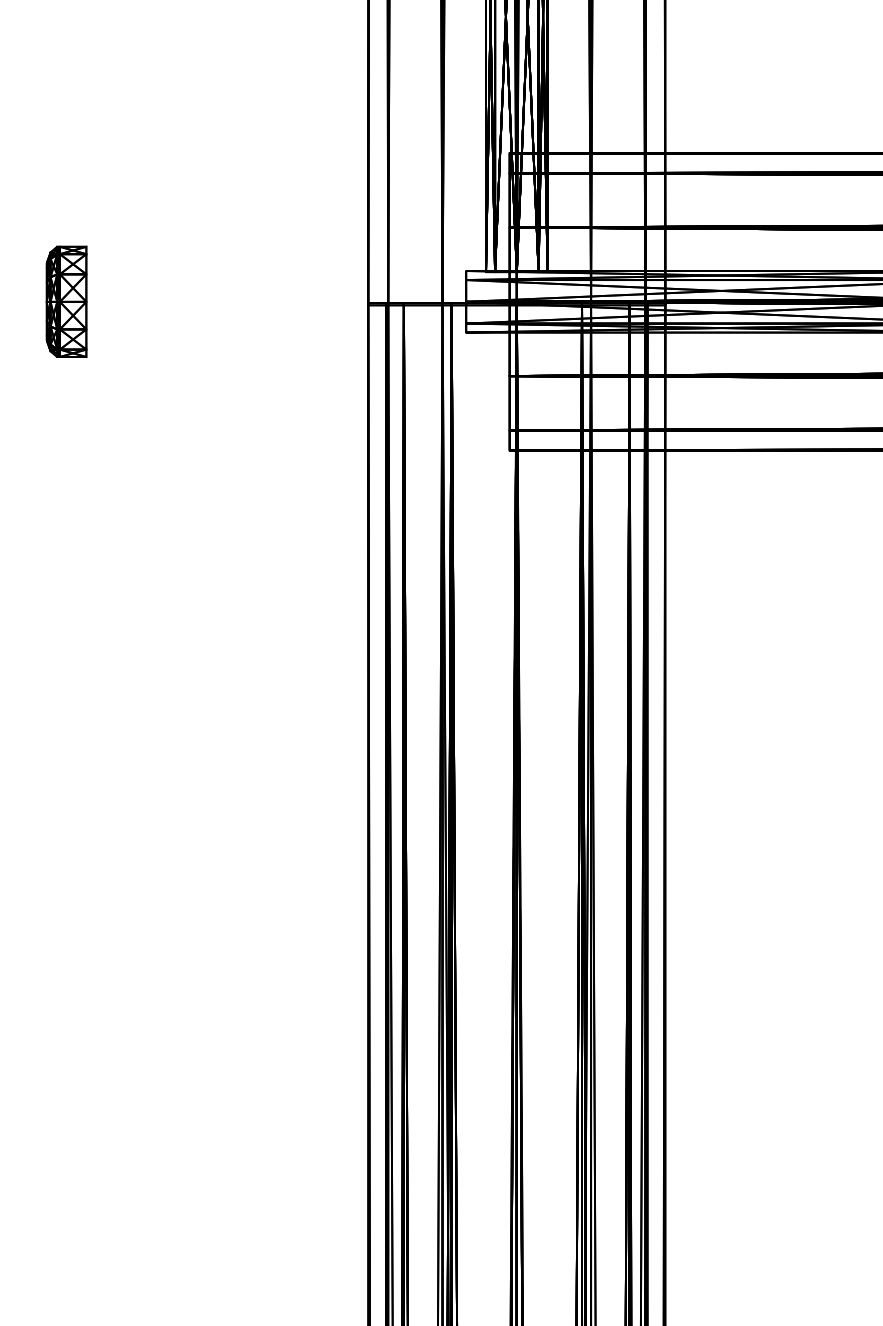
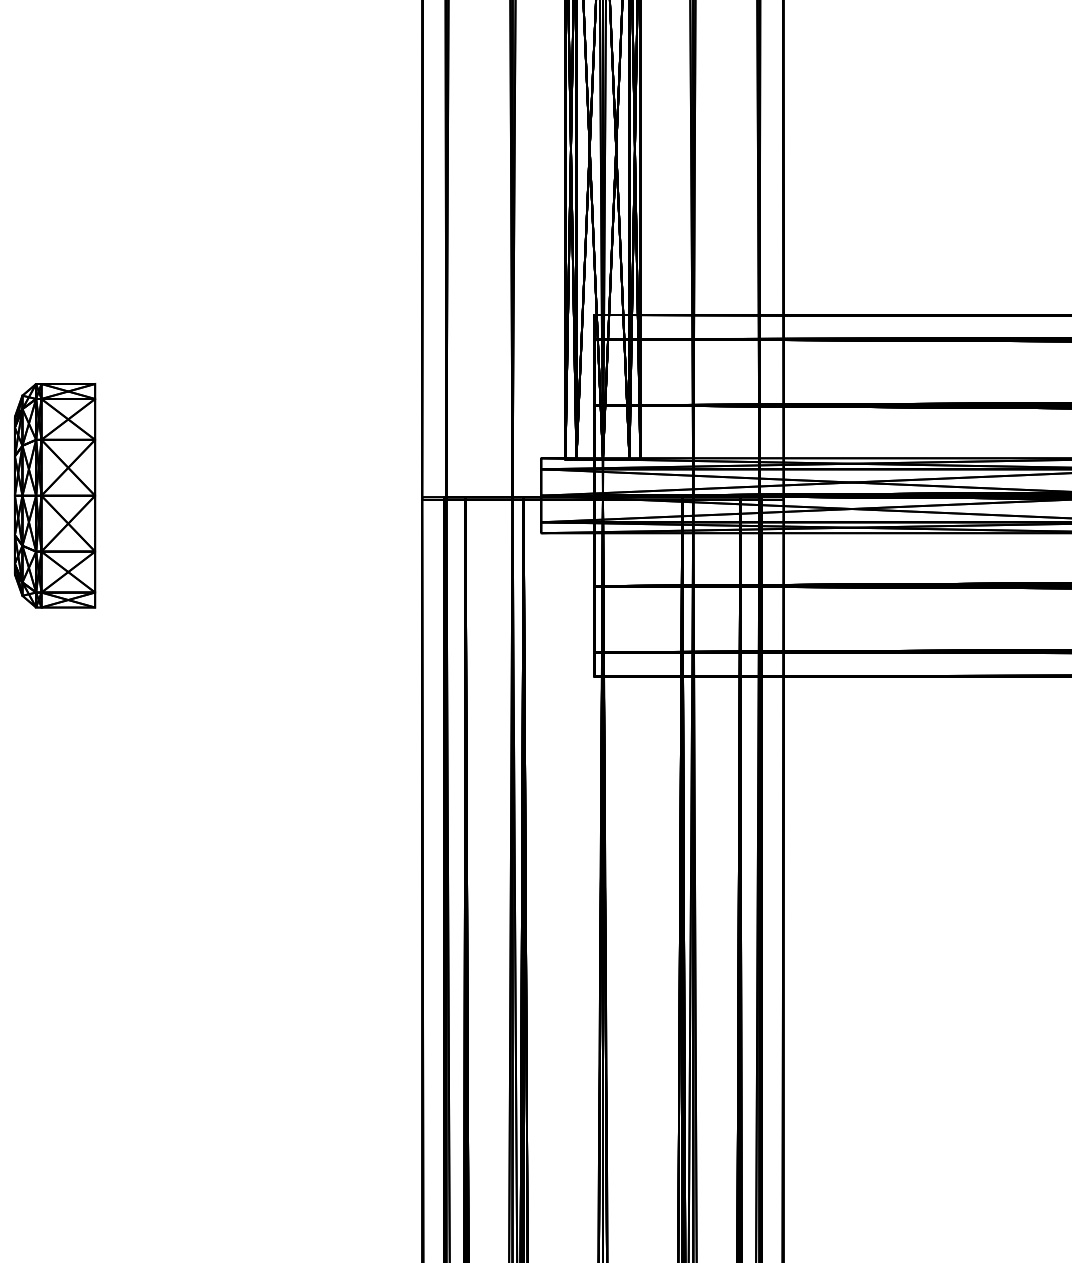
part: (66, 301) -> (54, 495), size x1.67

